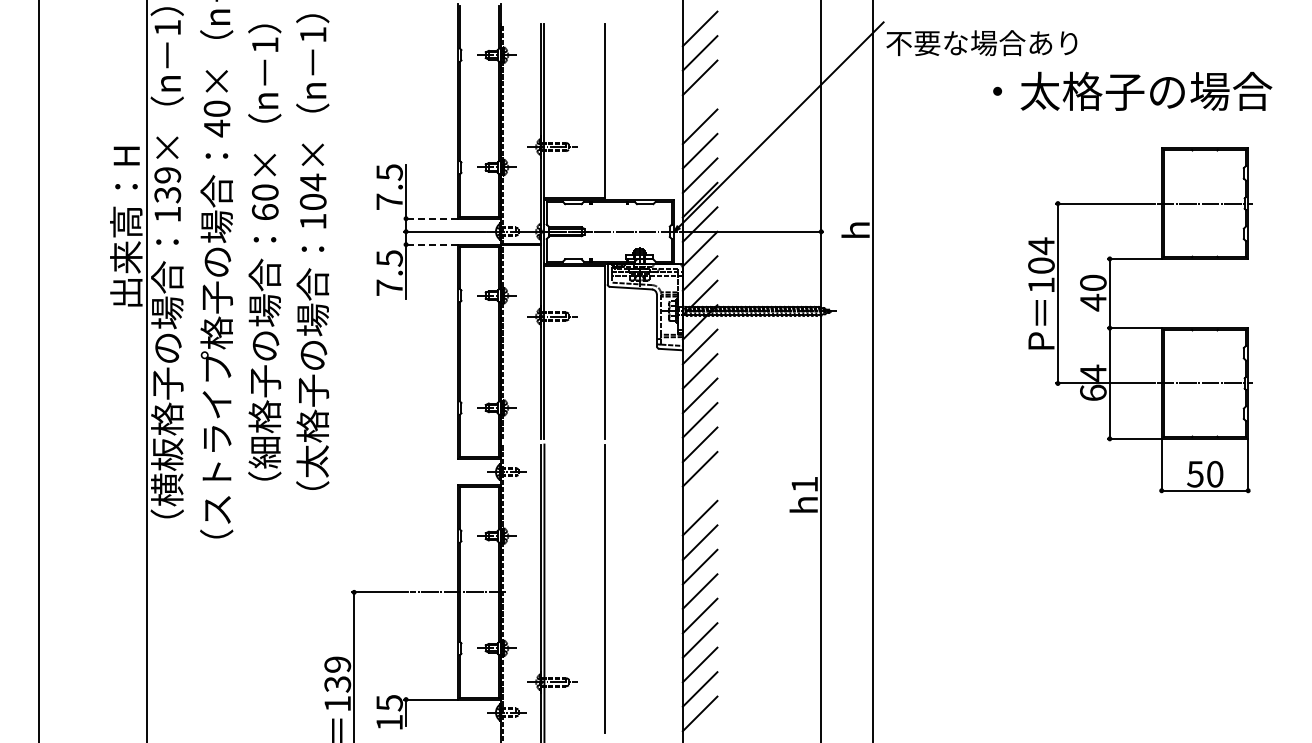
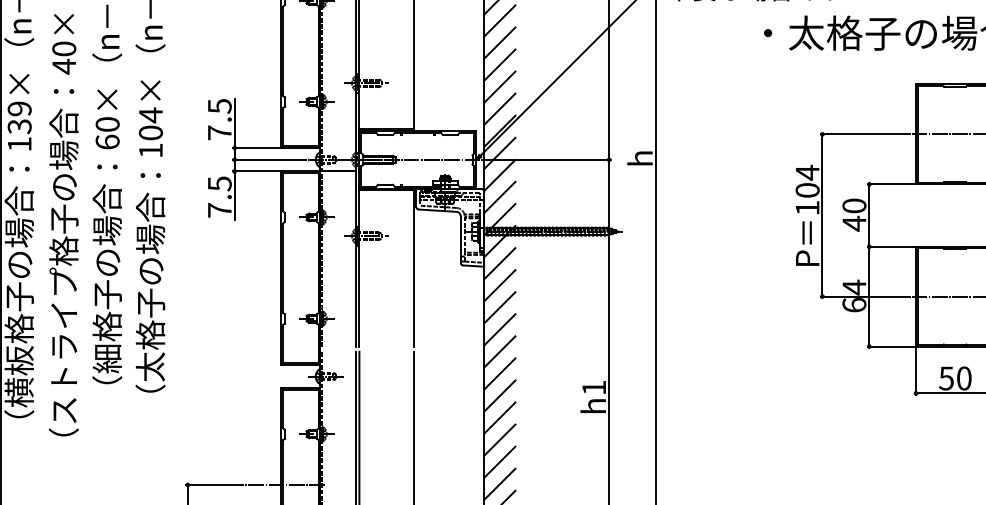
line: (699, 102) -> (499, 43), added
line: (431, 218) -> (257, 147), dashed -> solid
line: (431, 244) -> (257, 171), dashed -> solid
line: (699, 493) -> (499, 395), added

